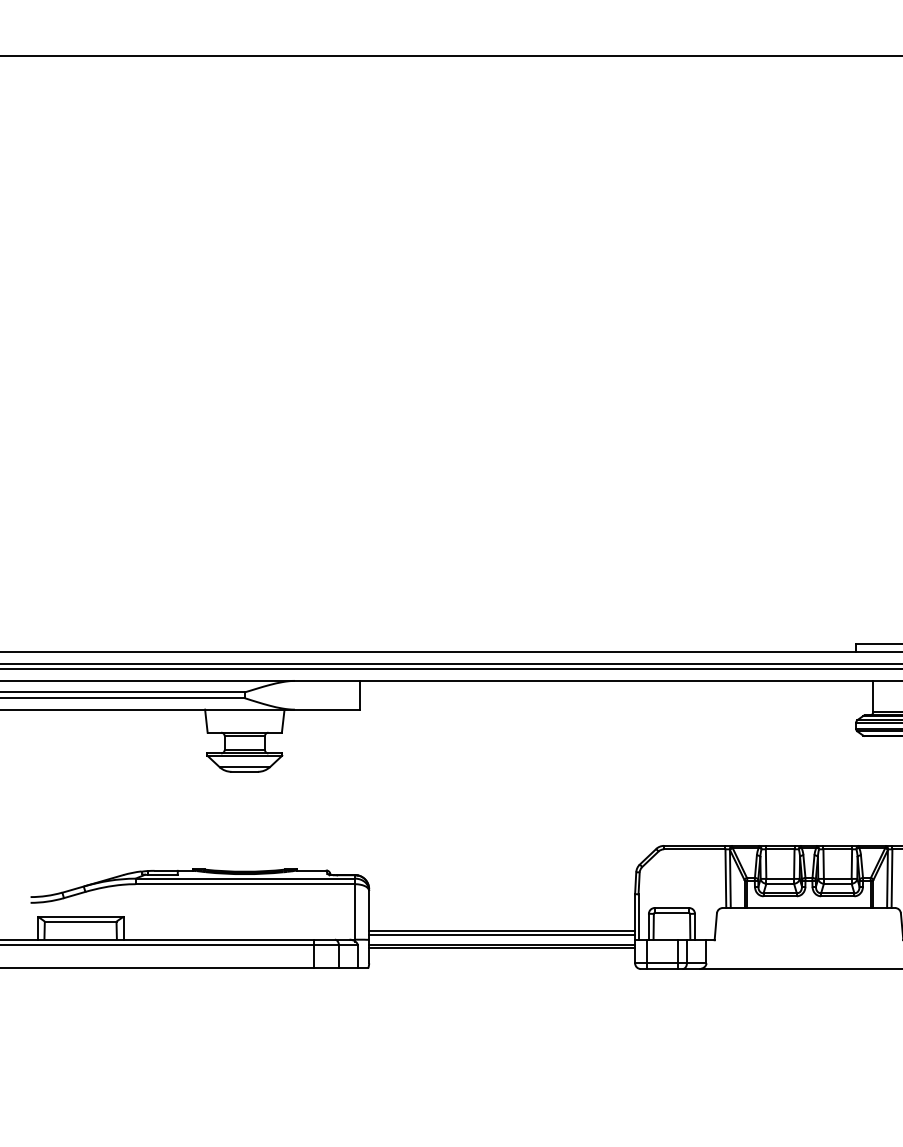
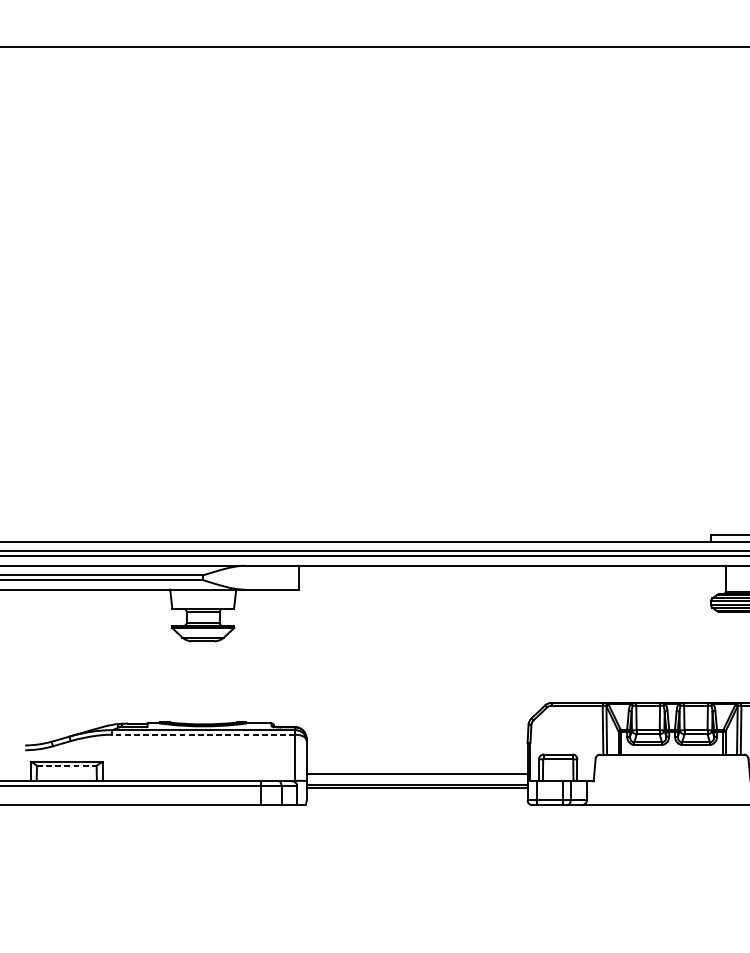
line: (245, 884) -> (203, 734), solid -> dashed
line: (80, 921) -> (66, 765), solid -> dashed
line: (502, 934) -> (417, 776), removed

